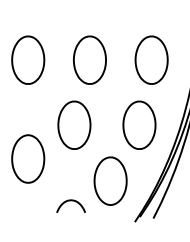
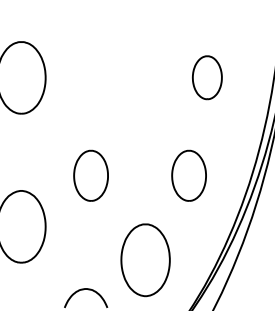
part: (89, 59) -> (113, 76), removed
part: (151, 59) -> (207, 76), size x0.6
part: (74, 124) -> (91, 174), size x0.7
part: (139, 124) -> (189, 174), size x0.7

